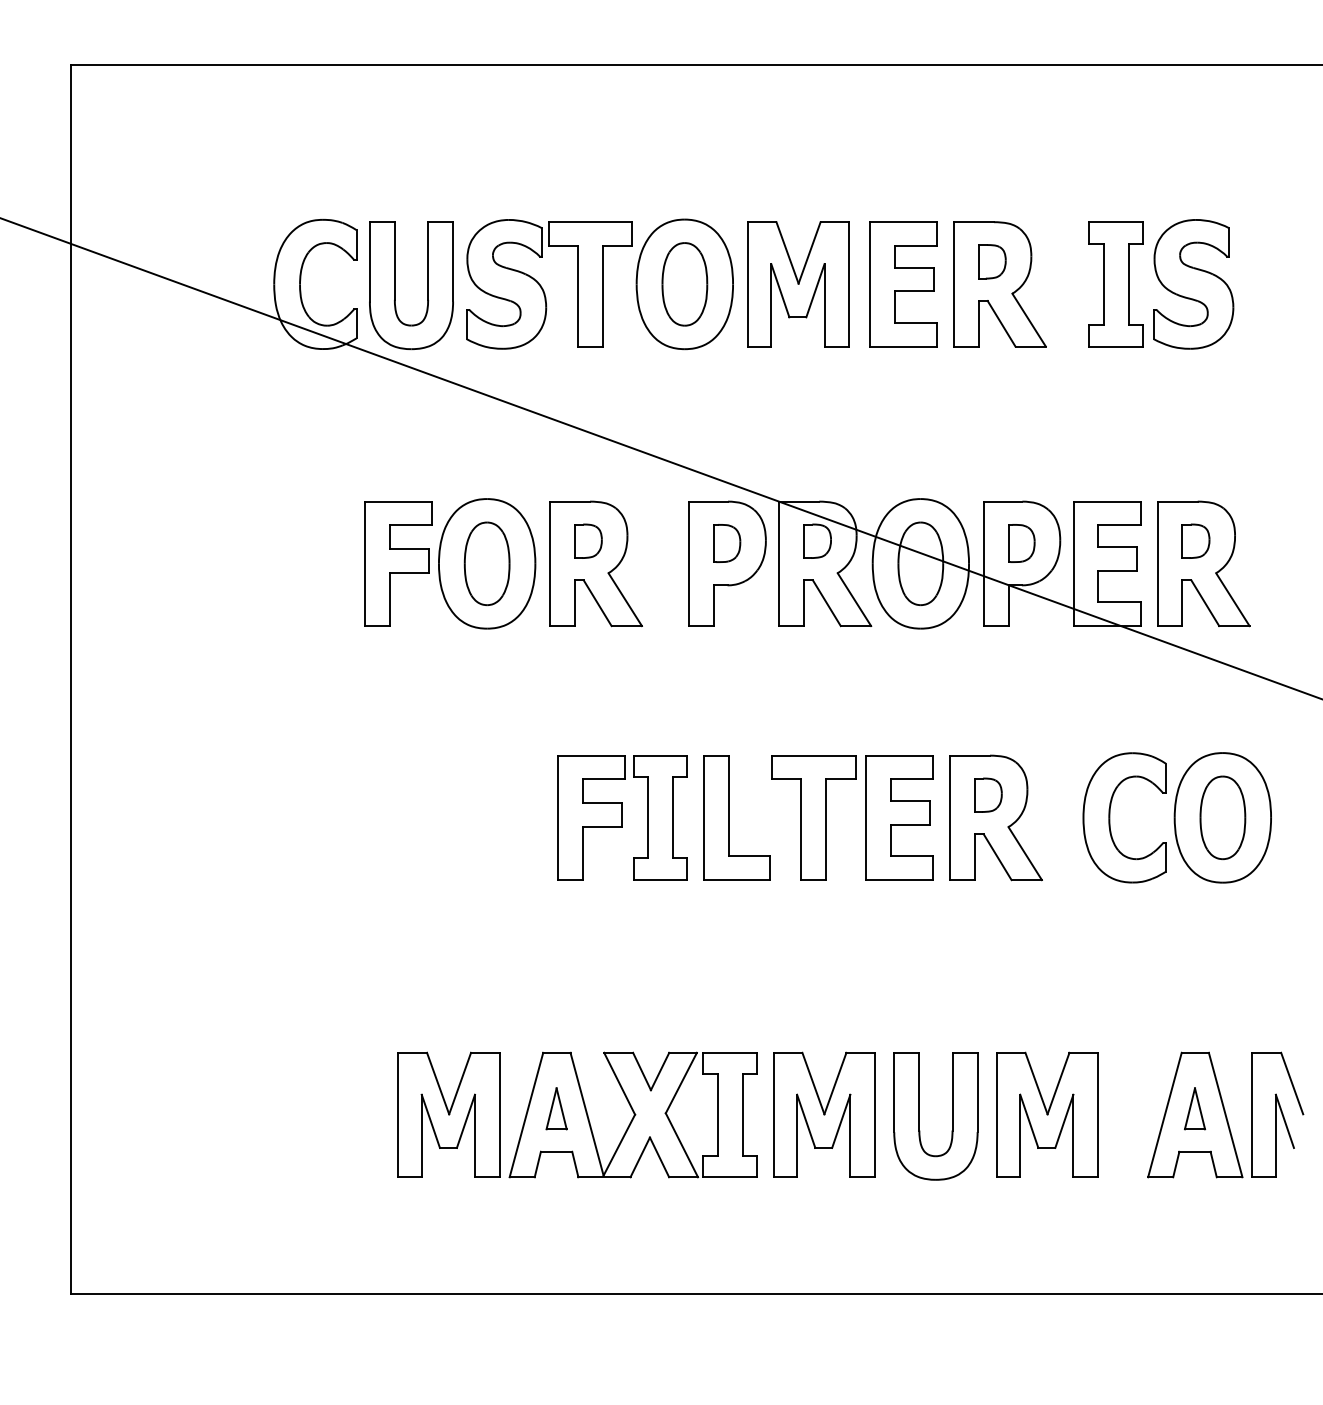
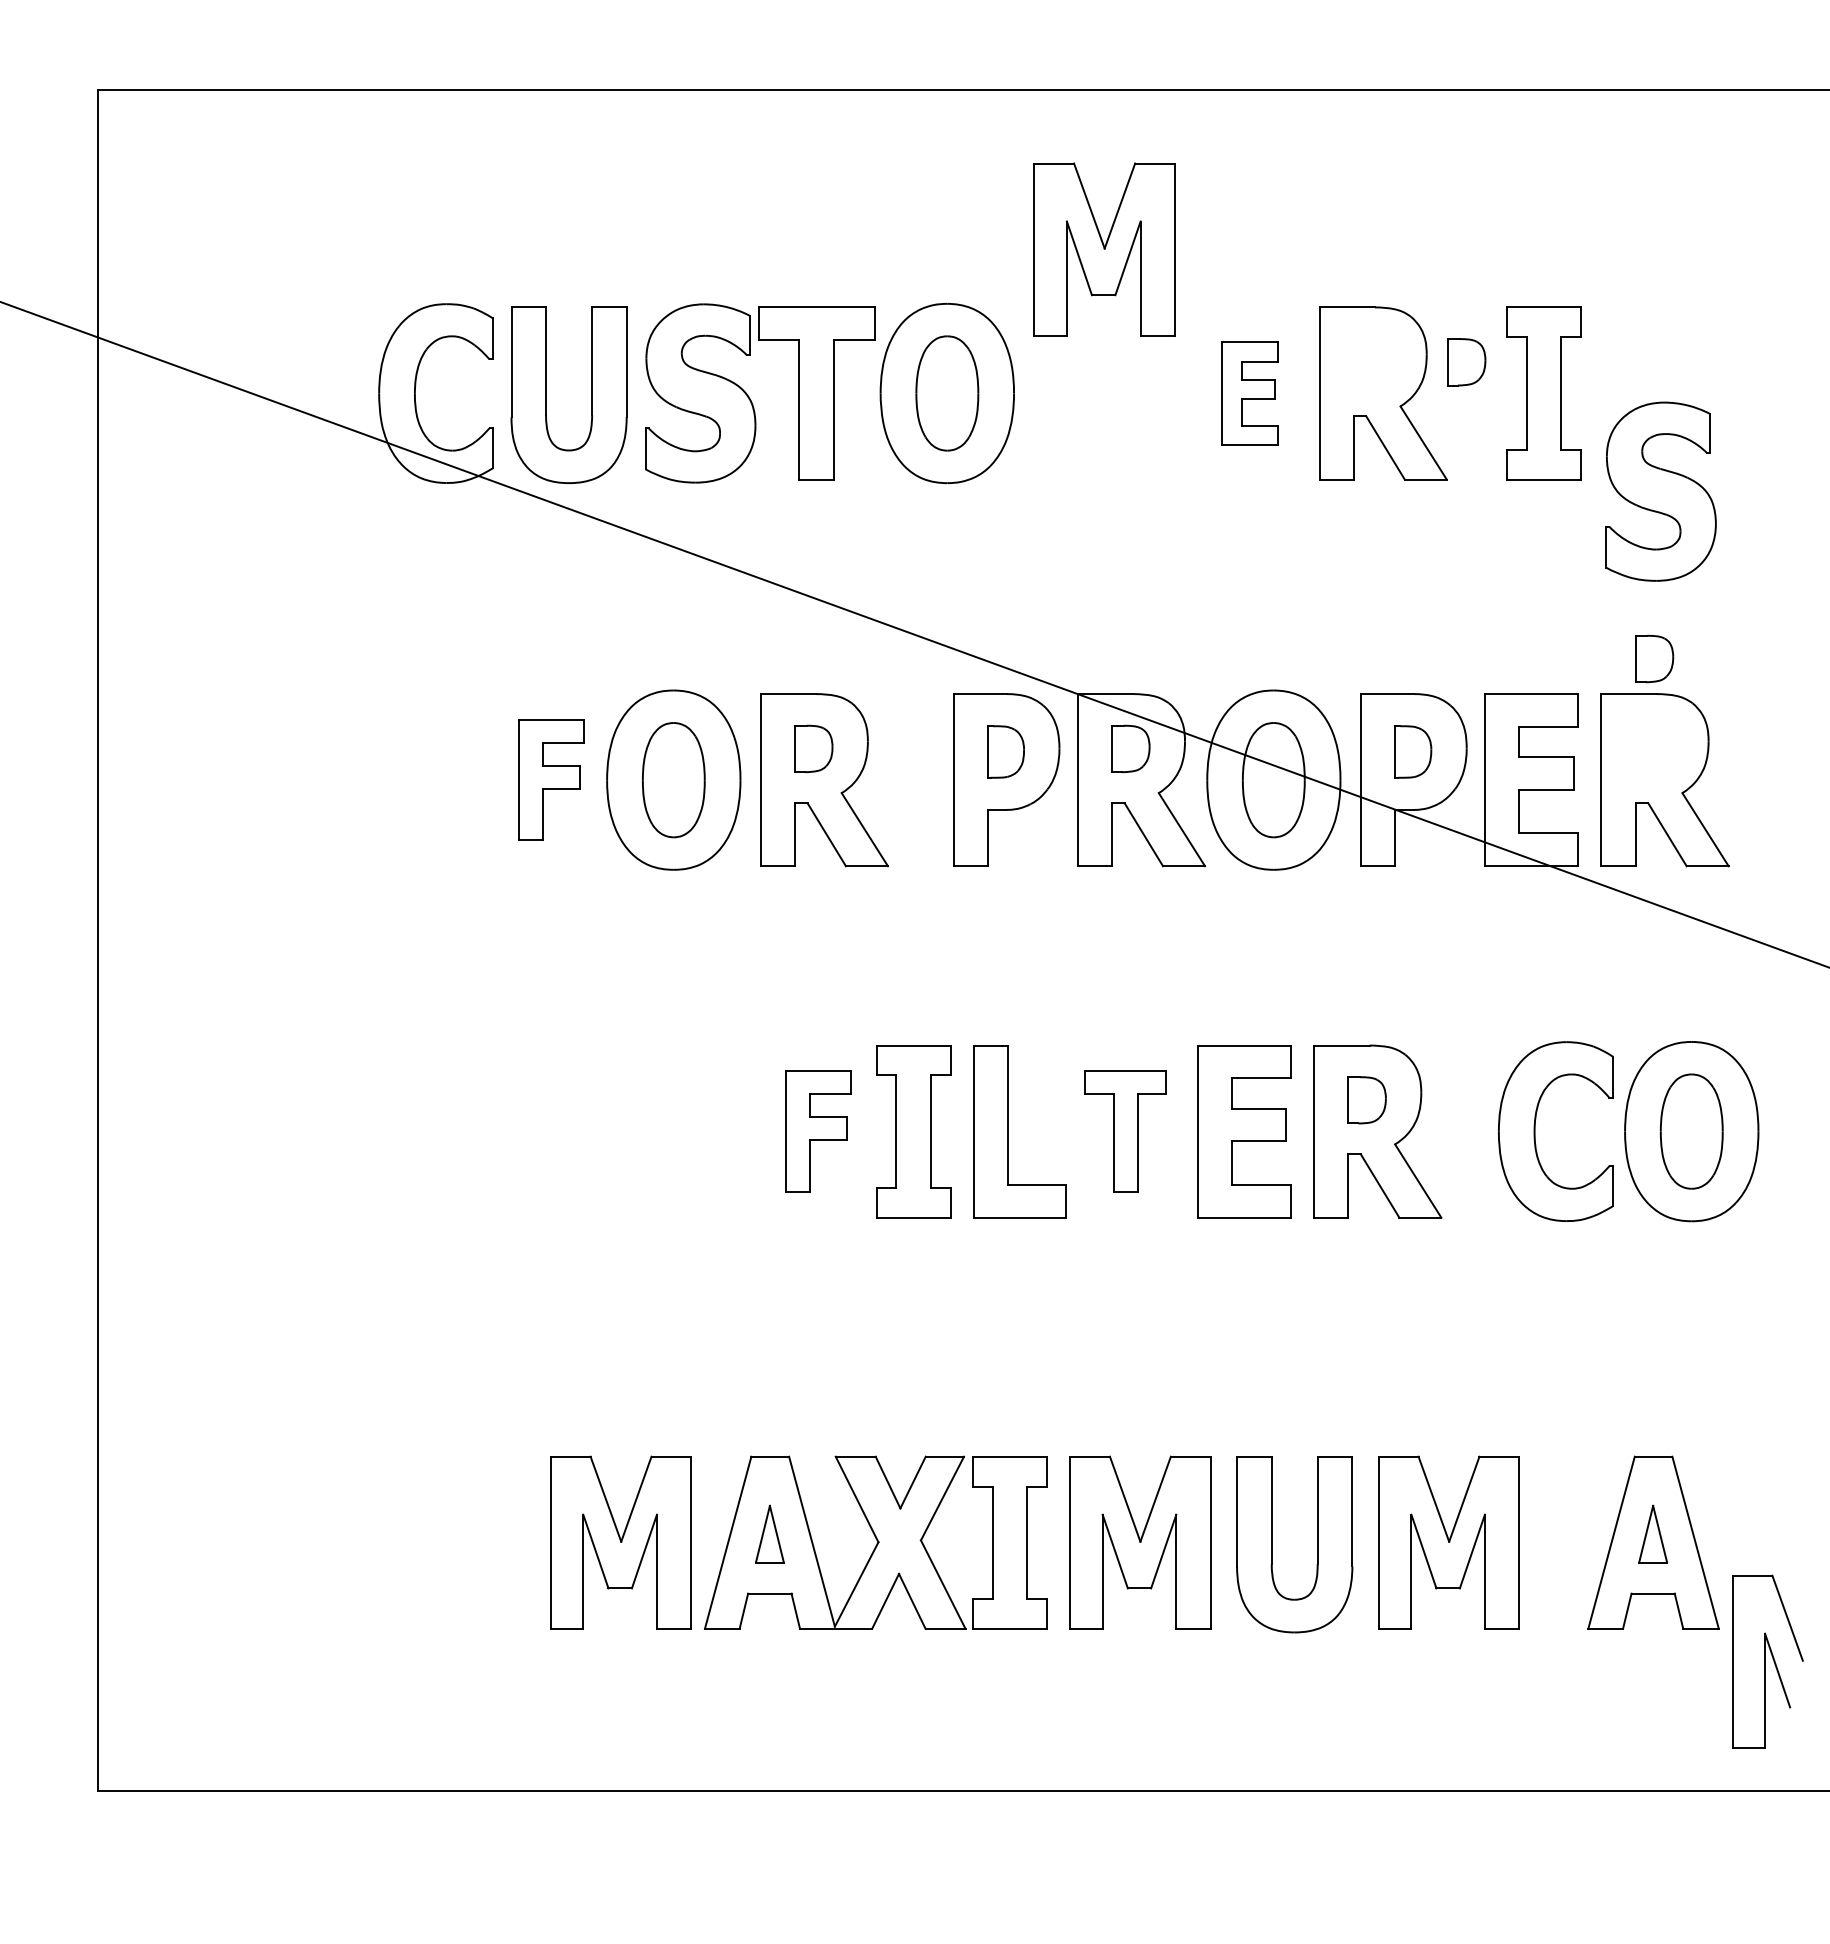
part: (992, 261) -> (1467, 361), moved
part: (798, 284) -> (1104, 249), moved
part: (903, 284) -> (1249, 393), size x0.6
part: (1193, 284) -> (1660, 491), moved
part: (1195, 540) -> (1653, 657), moved
part: (398, 563) -> (551, 779), size x0.7
part: (591, 817) -> (818, 1131), size x0.7
part: (813, 817) -> (1125, 1131), size x0.7
part: (1277, 1114) -> (1767, 1661), moved

